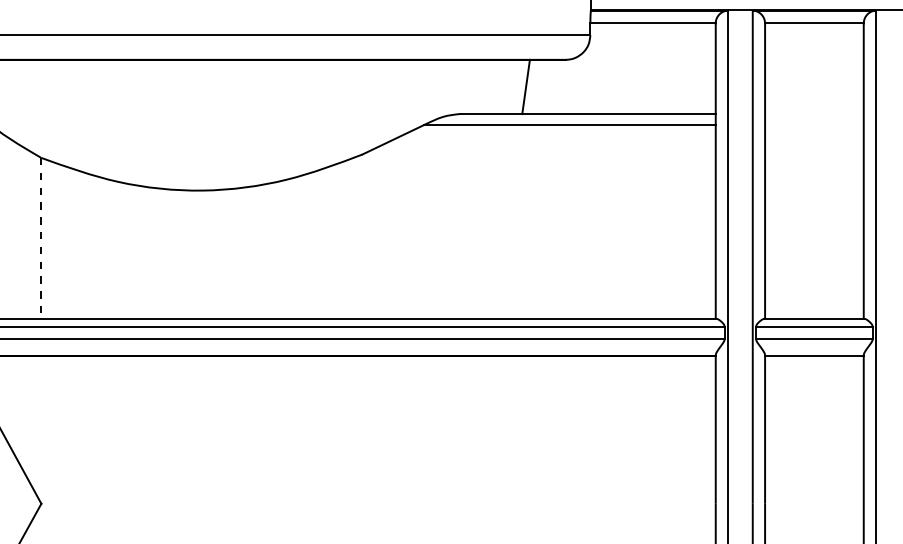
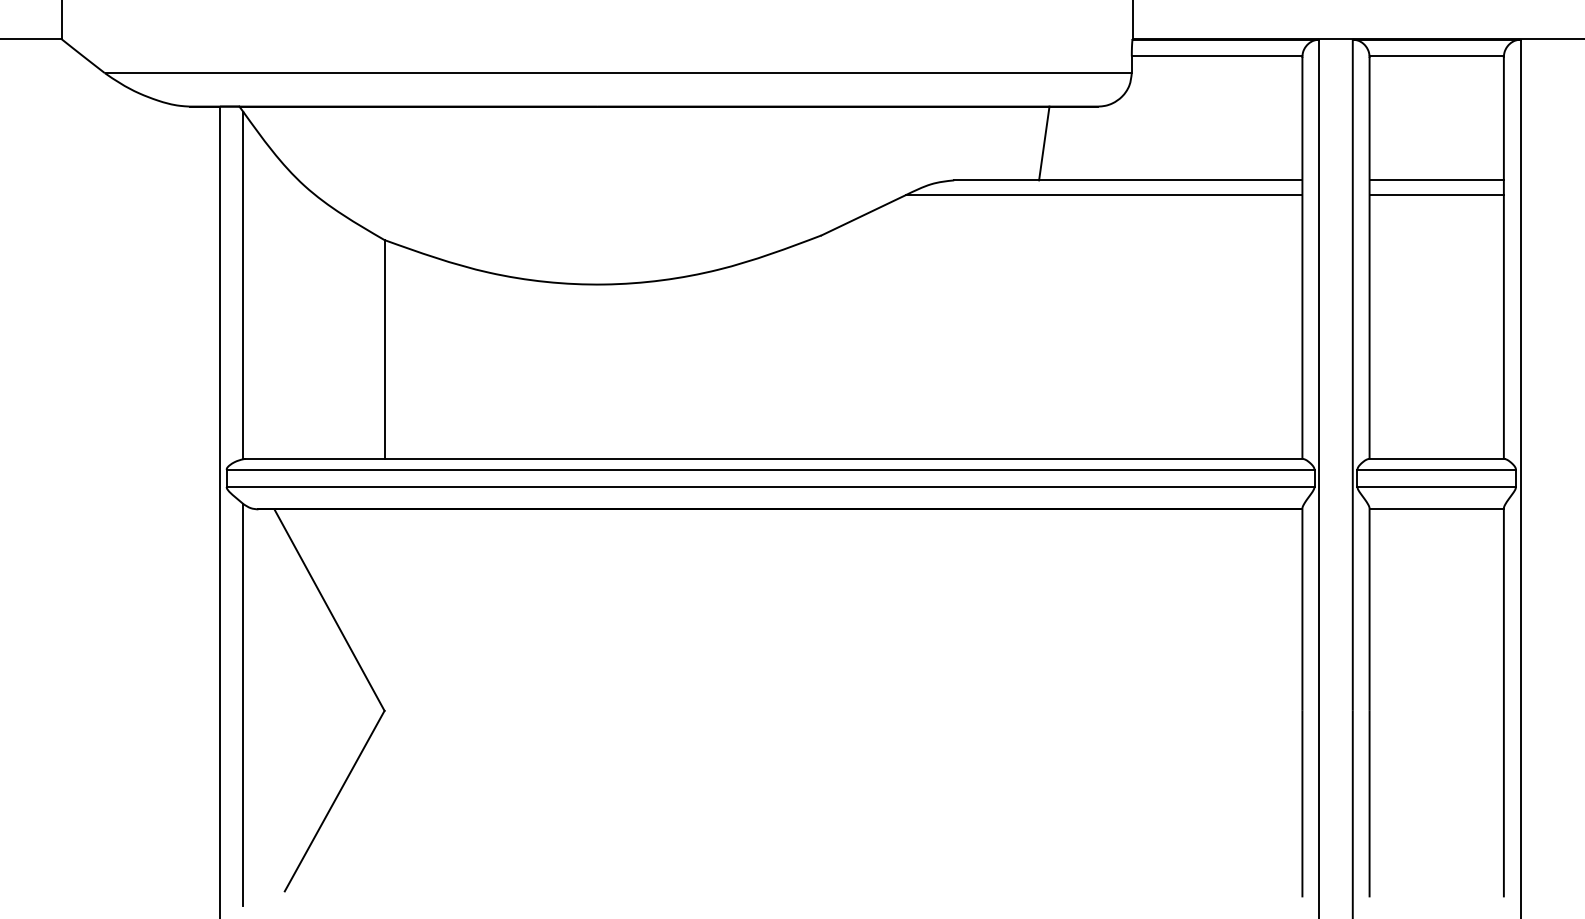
line: (814, 114) -> (1436, 180), added
line: (814, 125) -> (1436, 195), added
line: (41, 239) -> (384, 350), dashed -> solid

